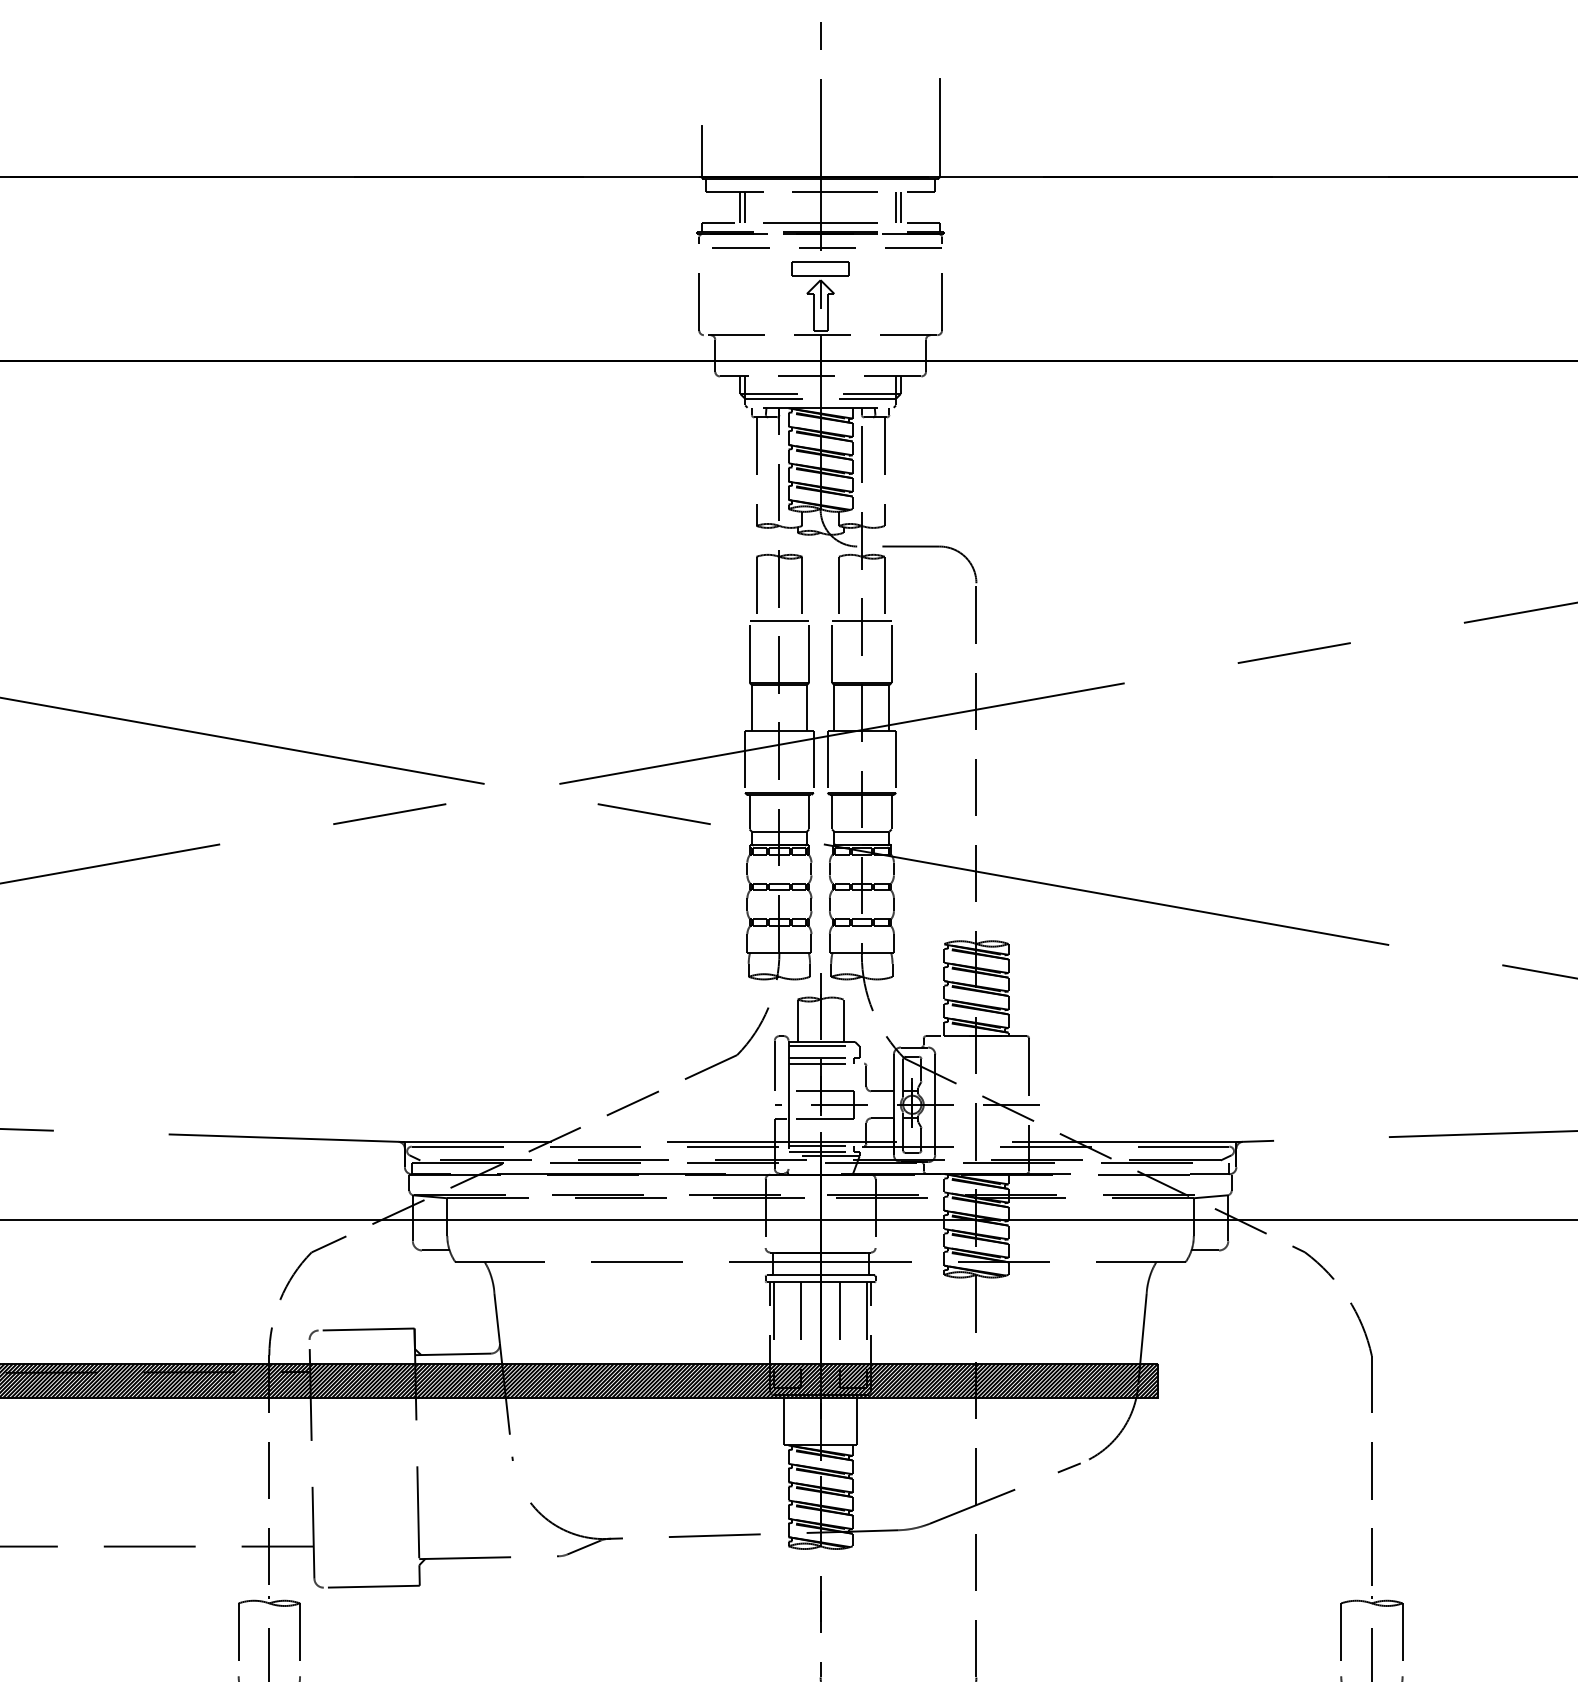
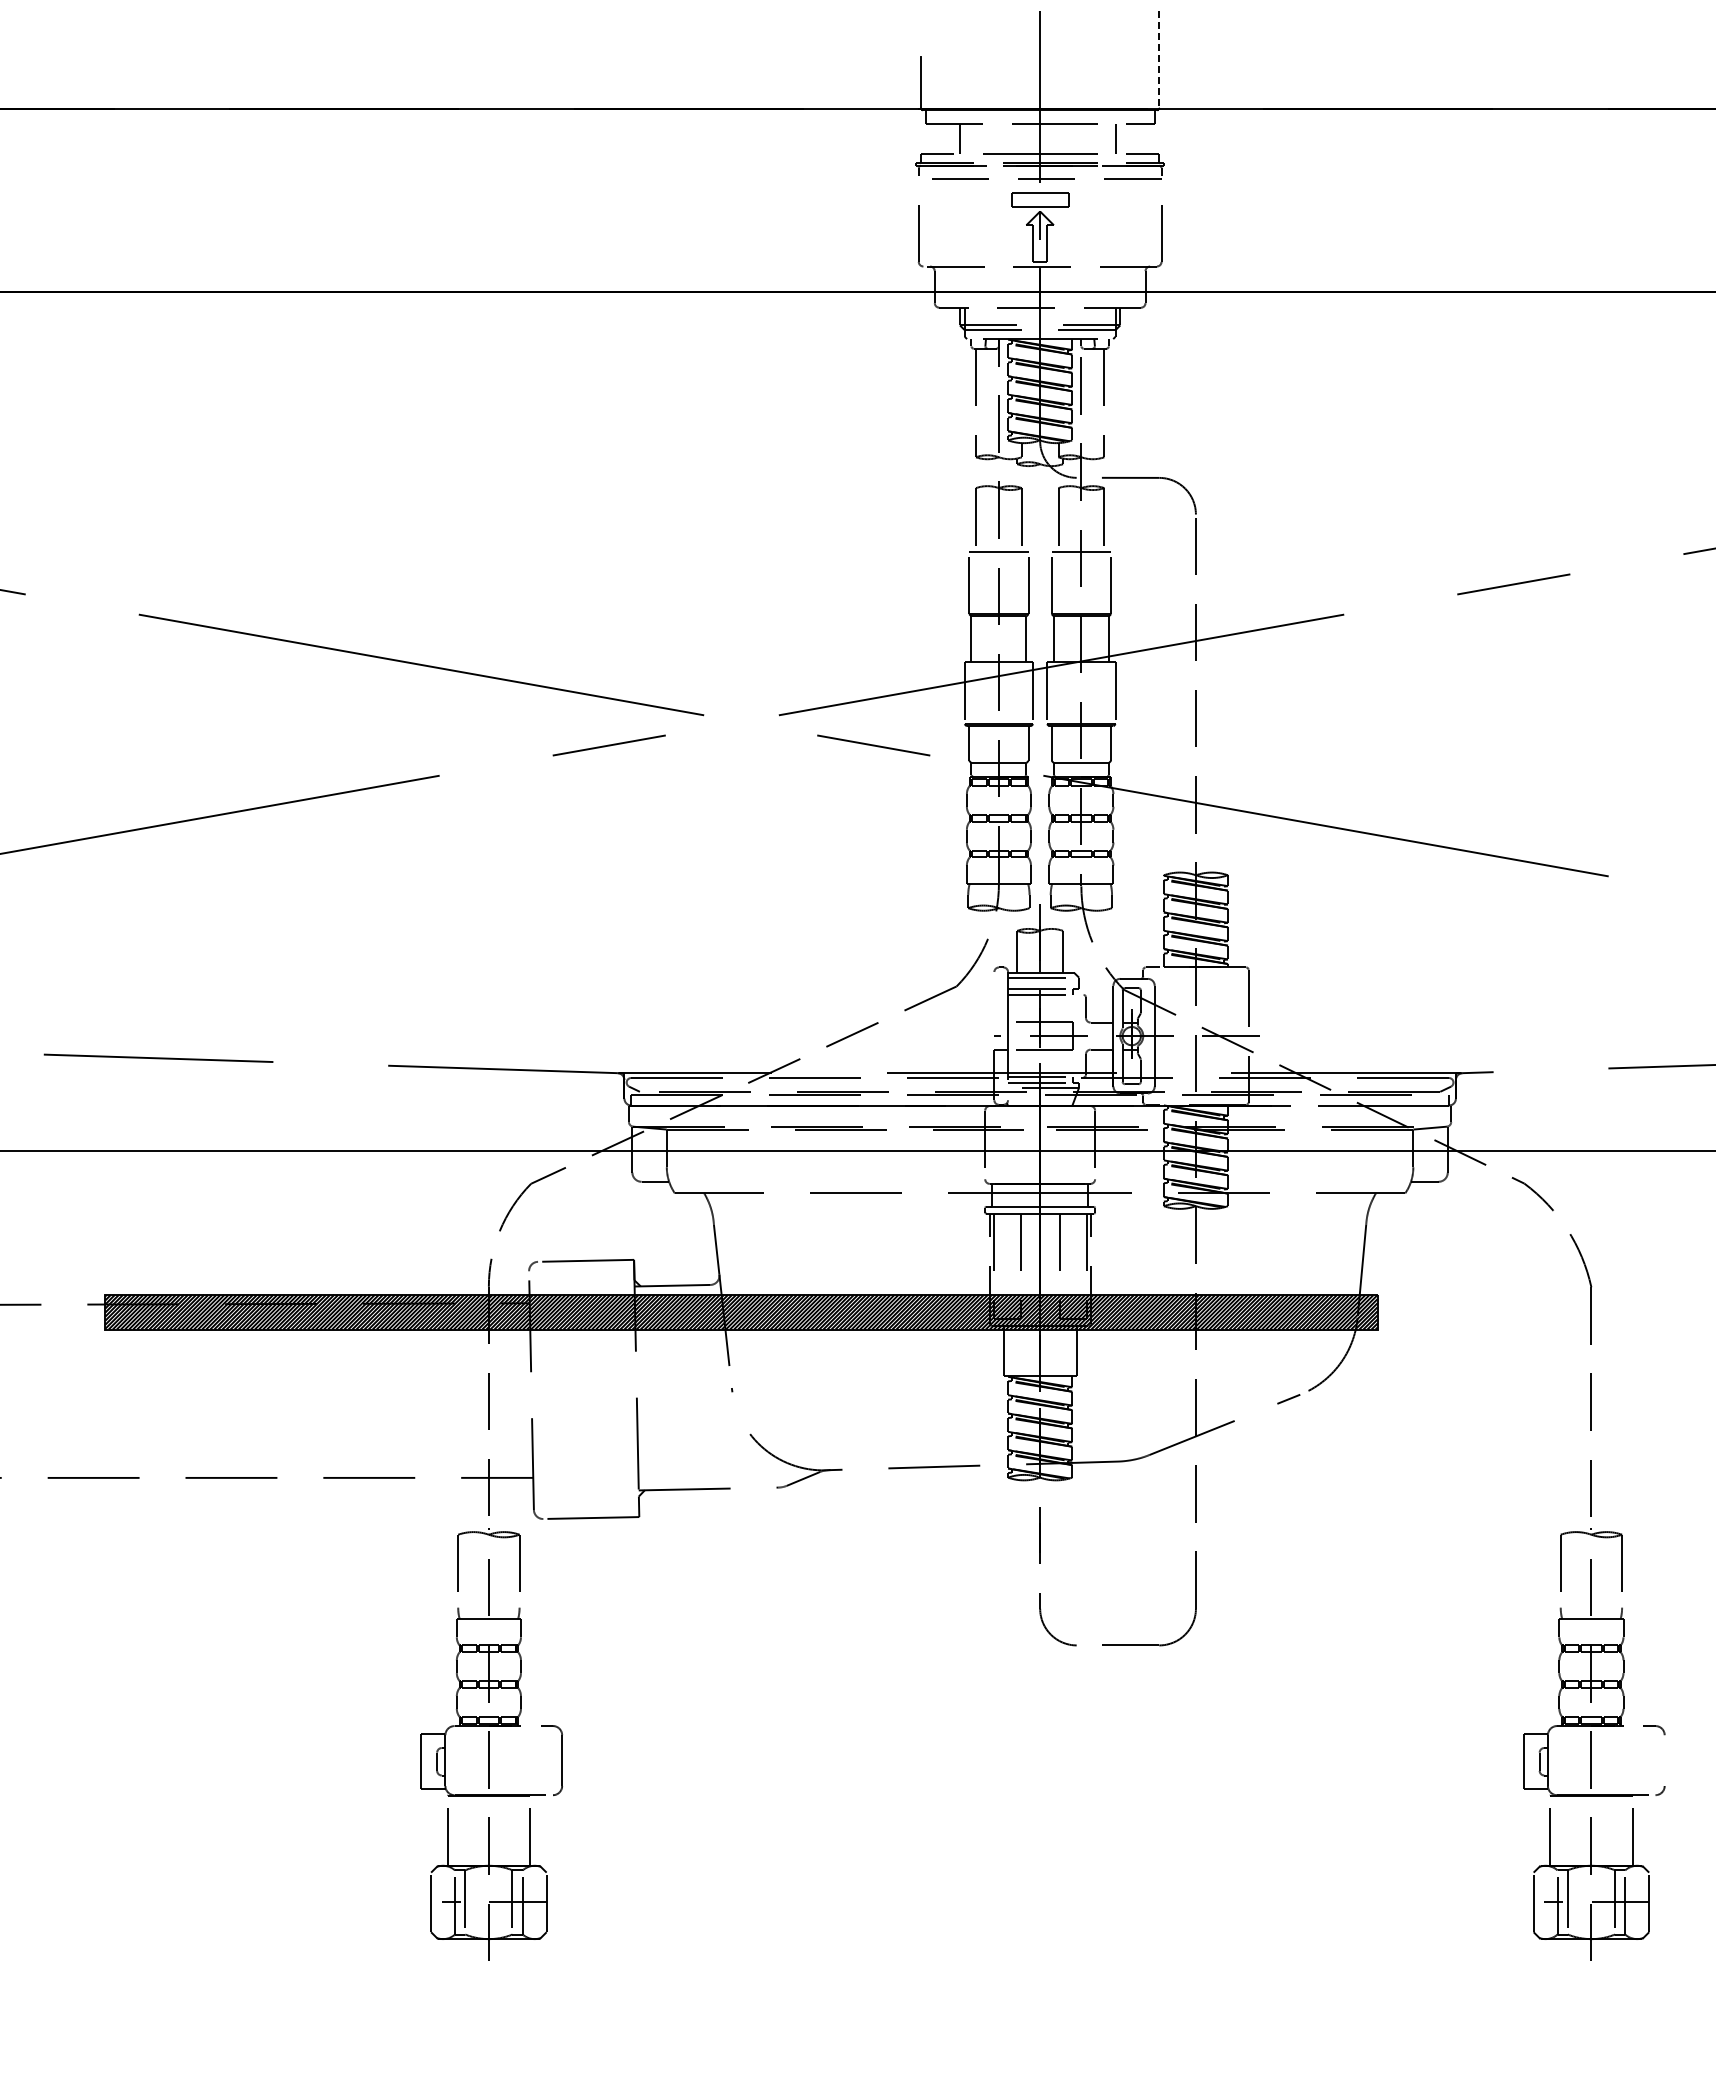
line: (939, 129) -> (1159, 60), solid -> dashed
line: (744, 207) -> (964, 138), removed
line: (900, 207) -> (1120, 138), removed
line: (774, 1066) -> (994, 997), removed

